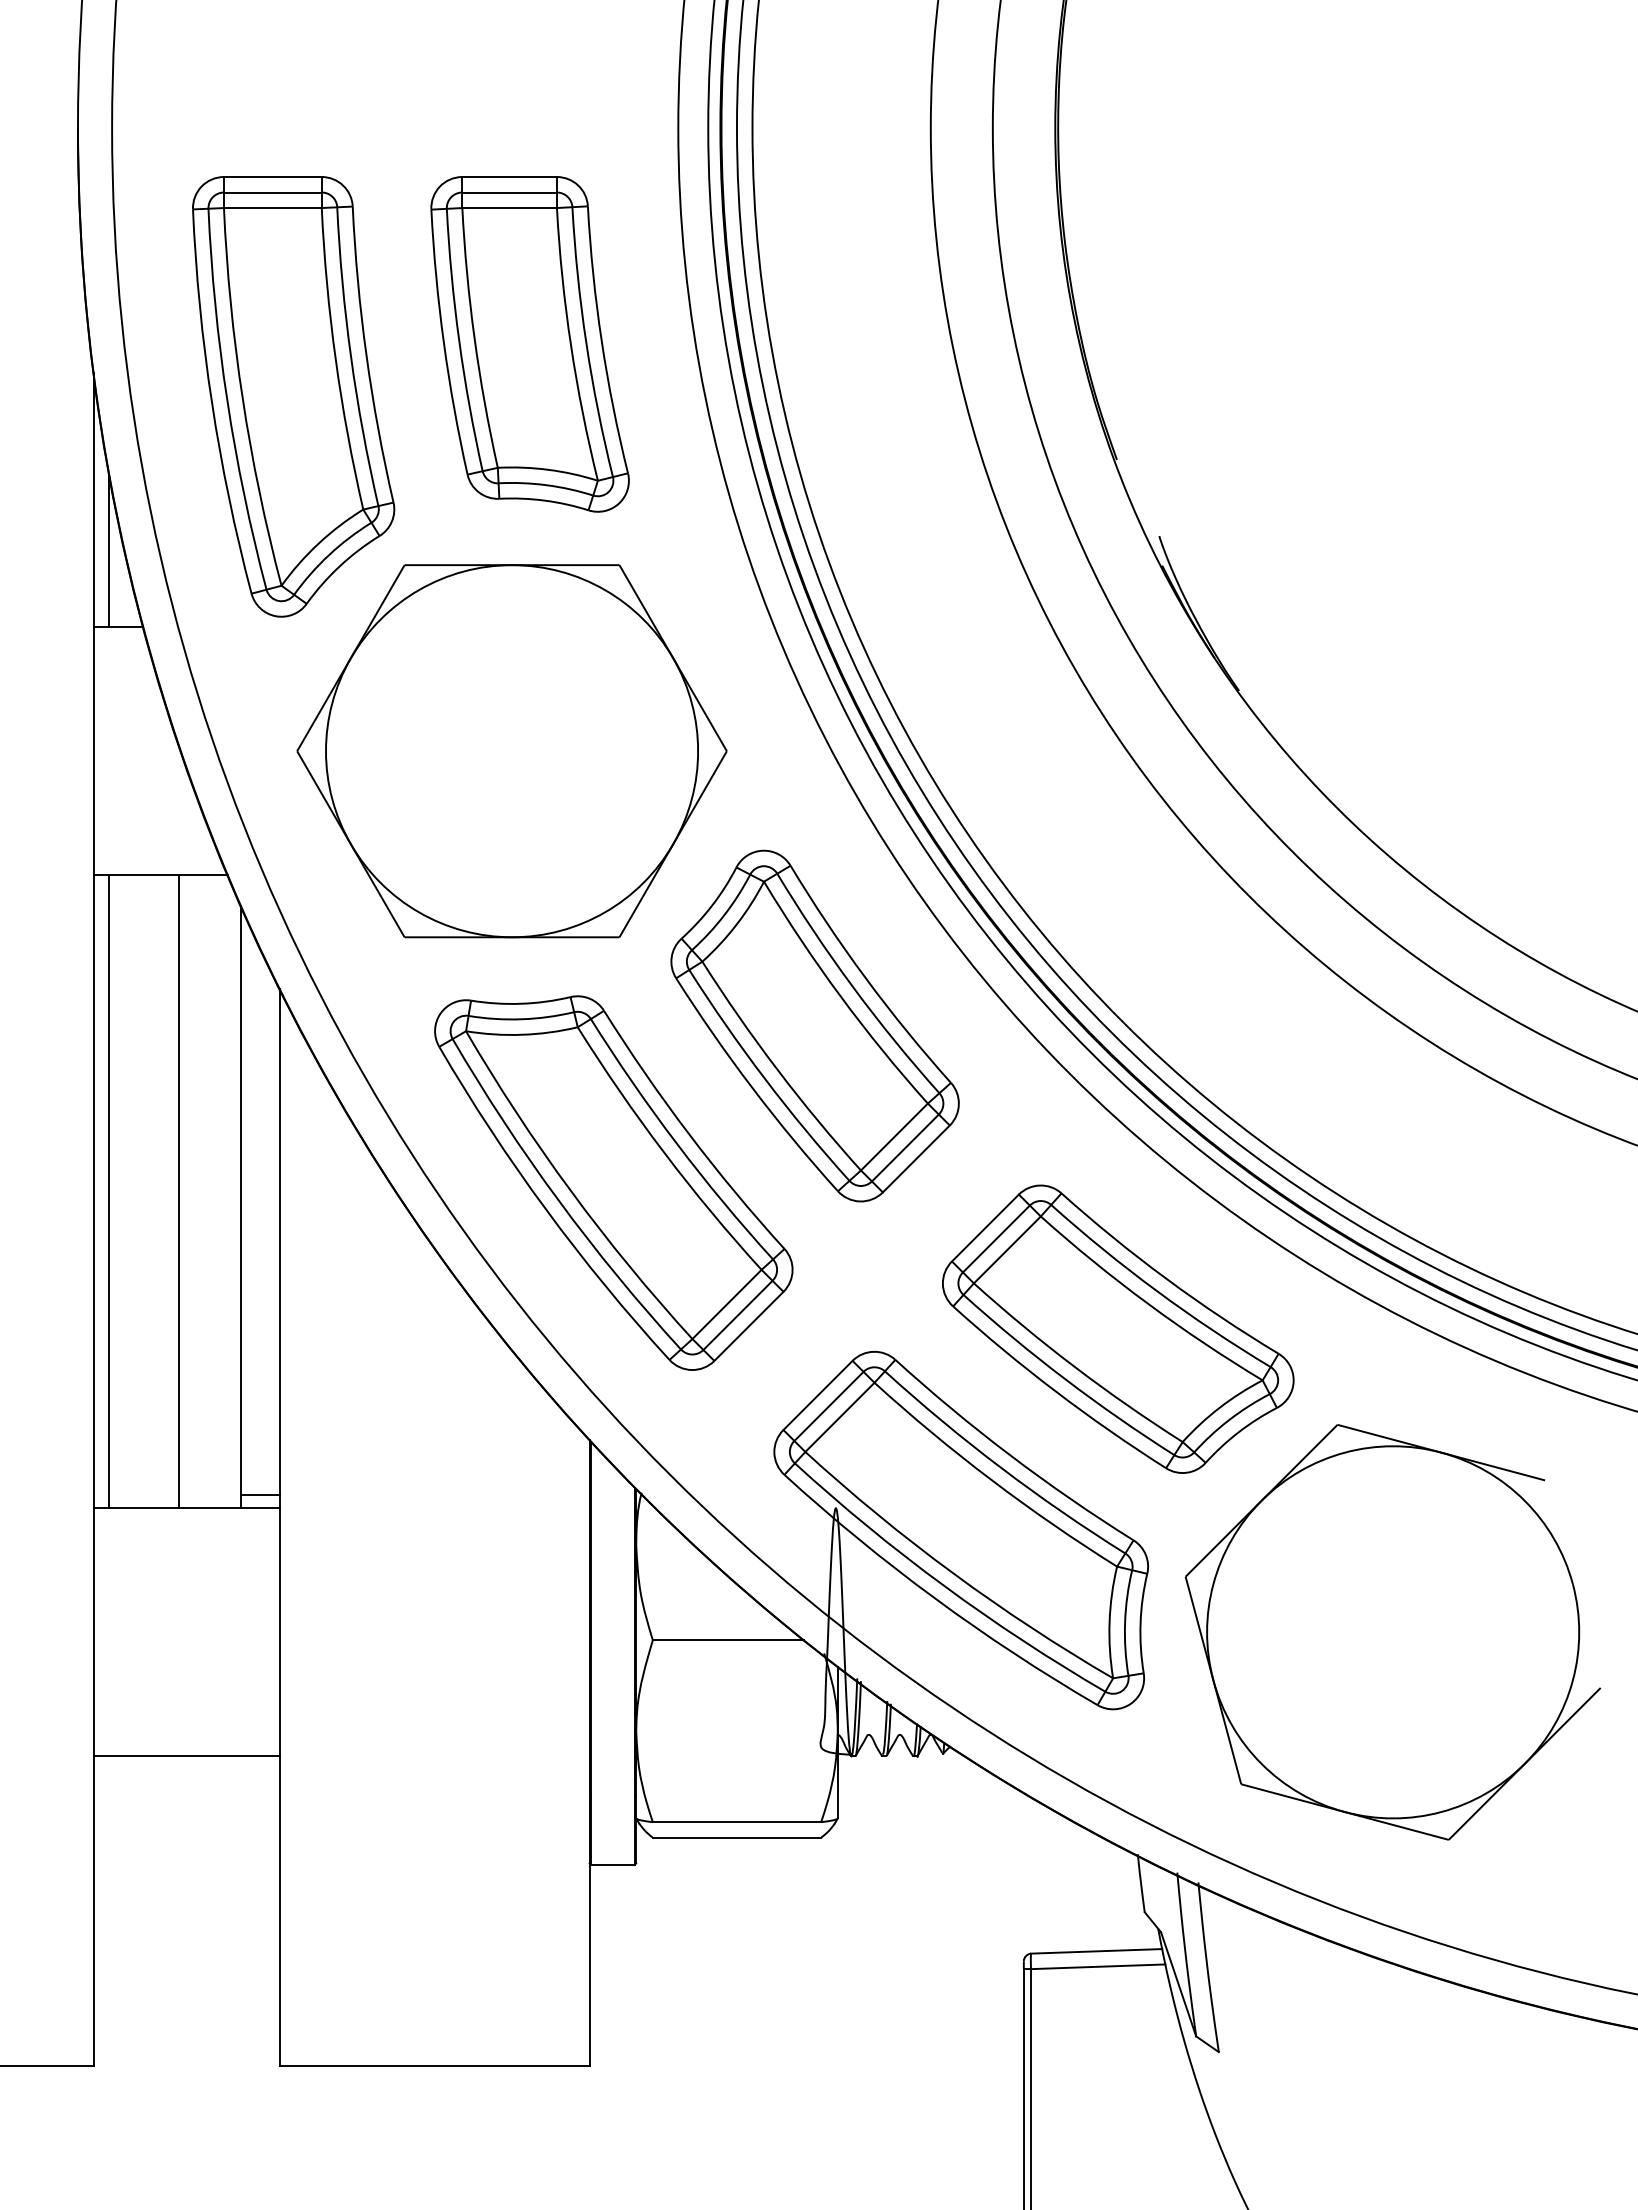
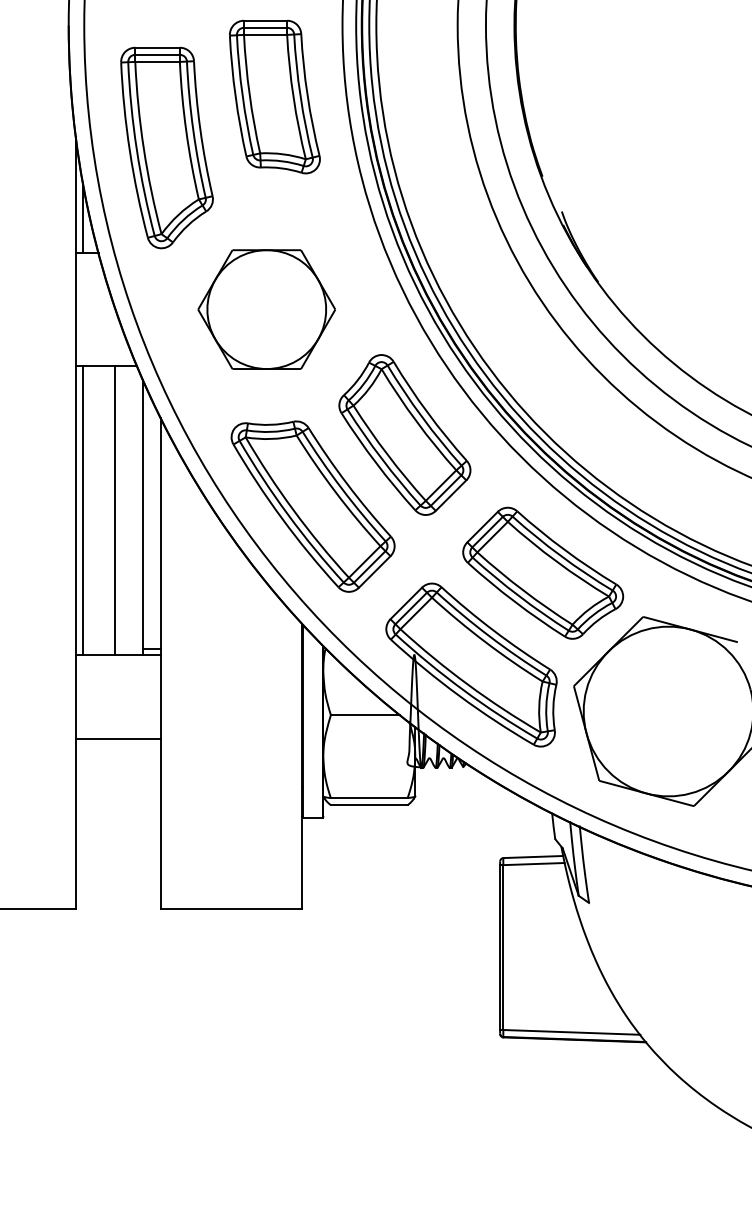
part: (529, 343) -> (274, 96), moved
part: (511, 750) -> (266, 309), size x0.7
line: (184, 1757) -> (117, 739), moved

